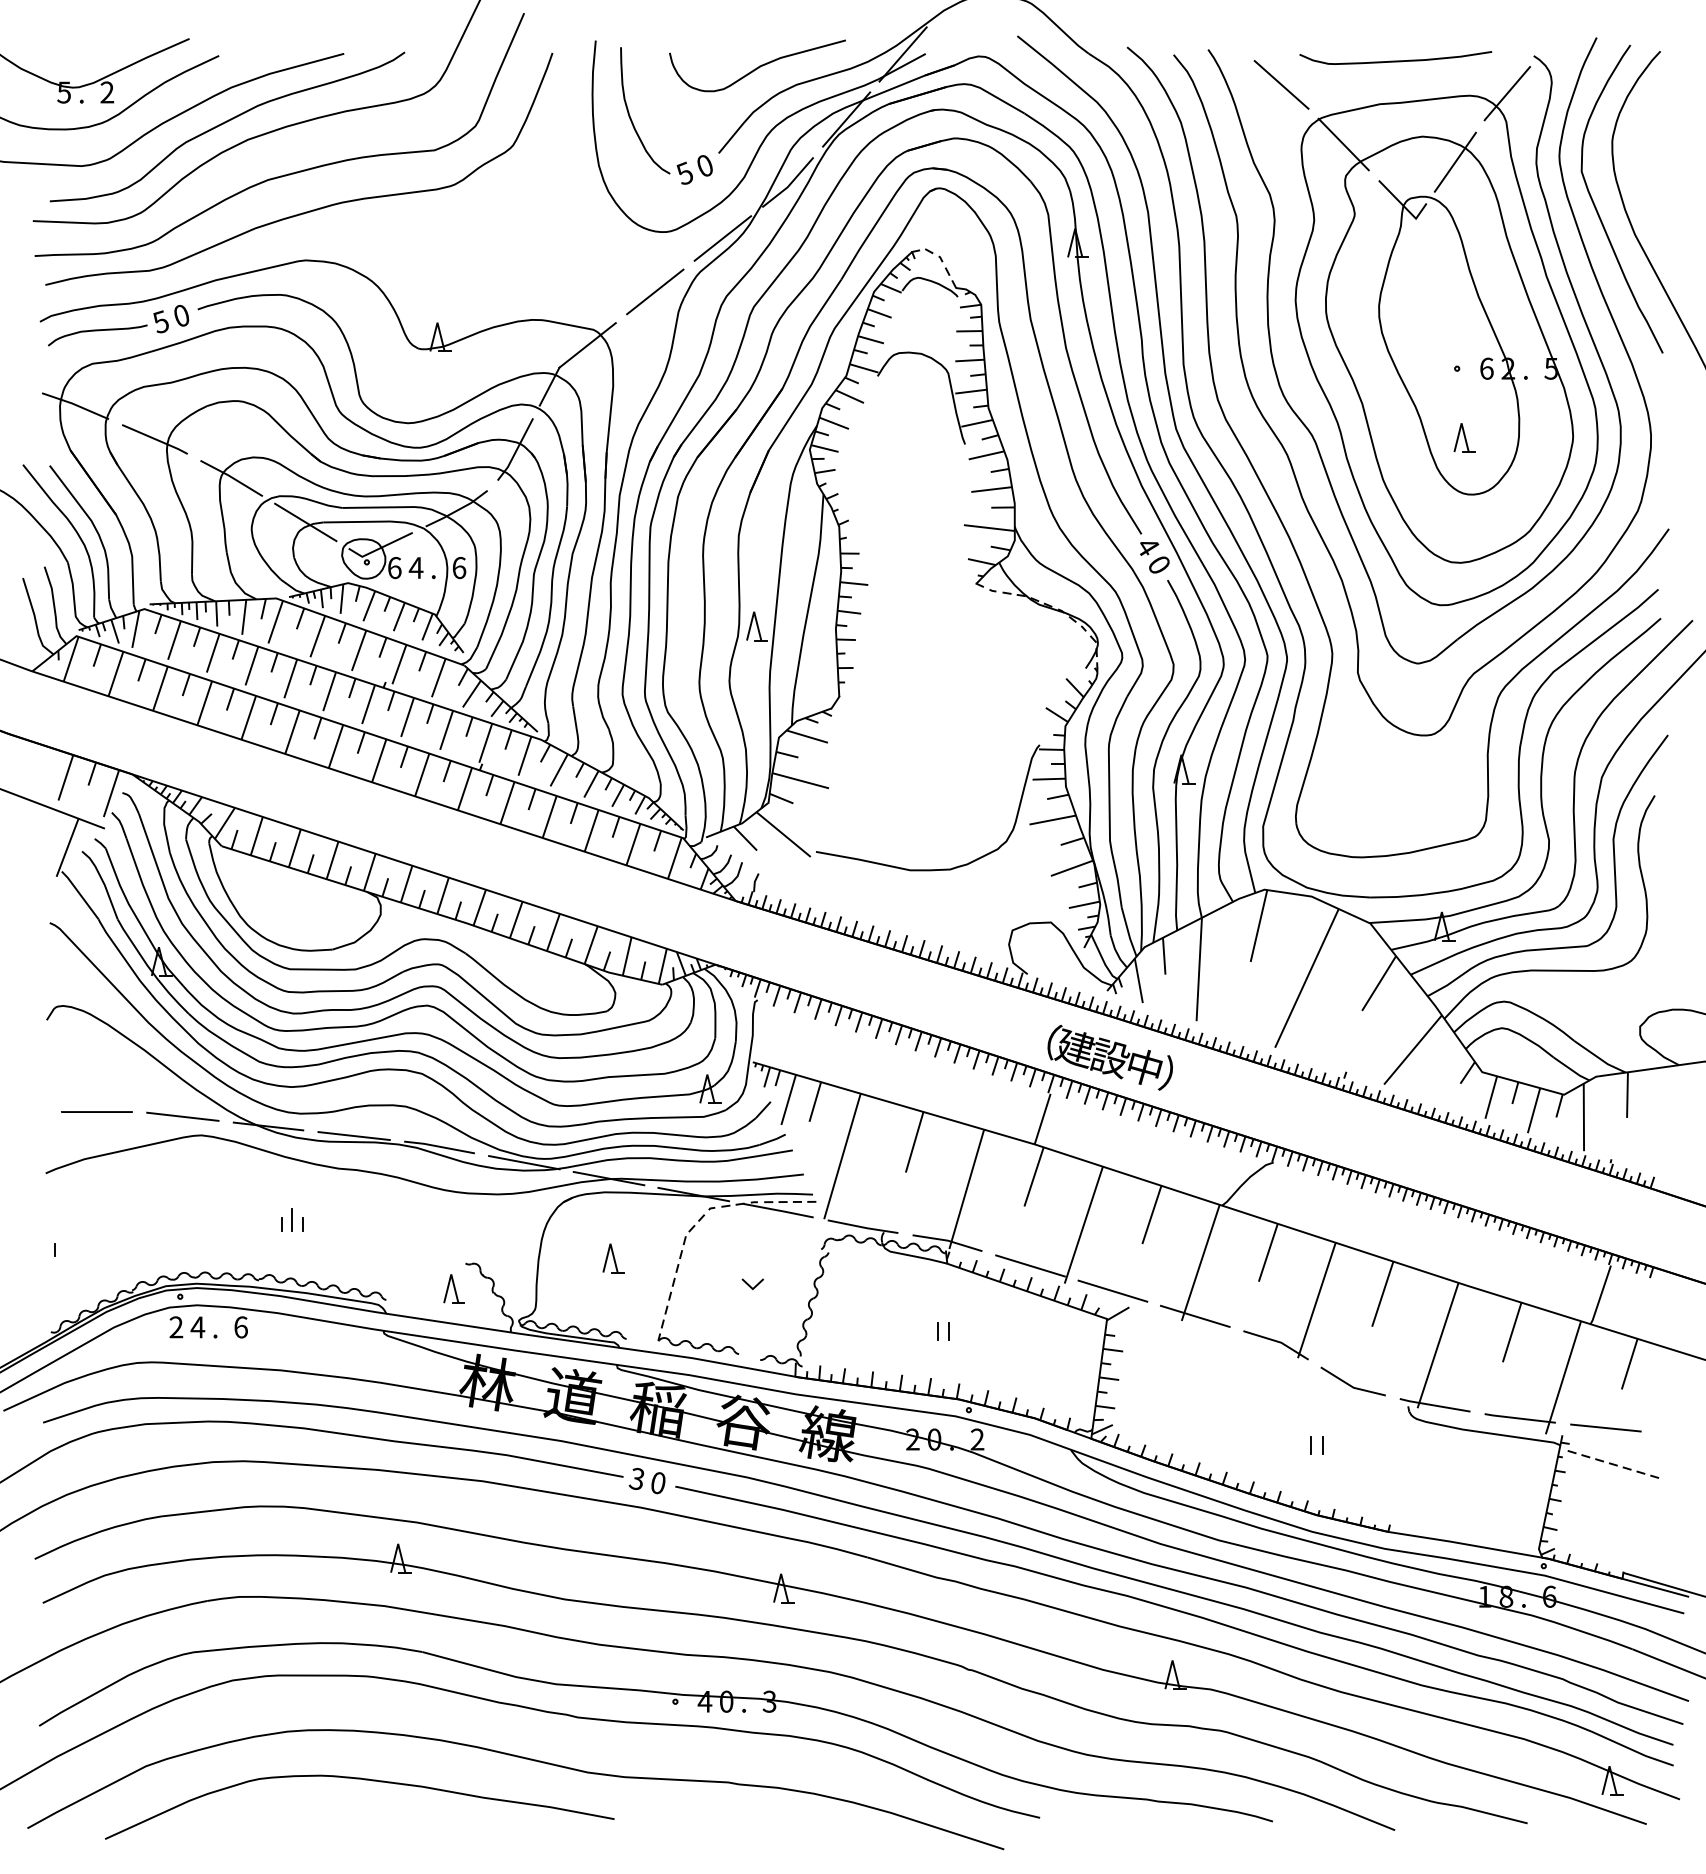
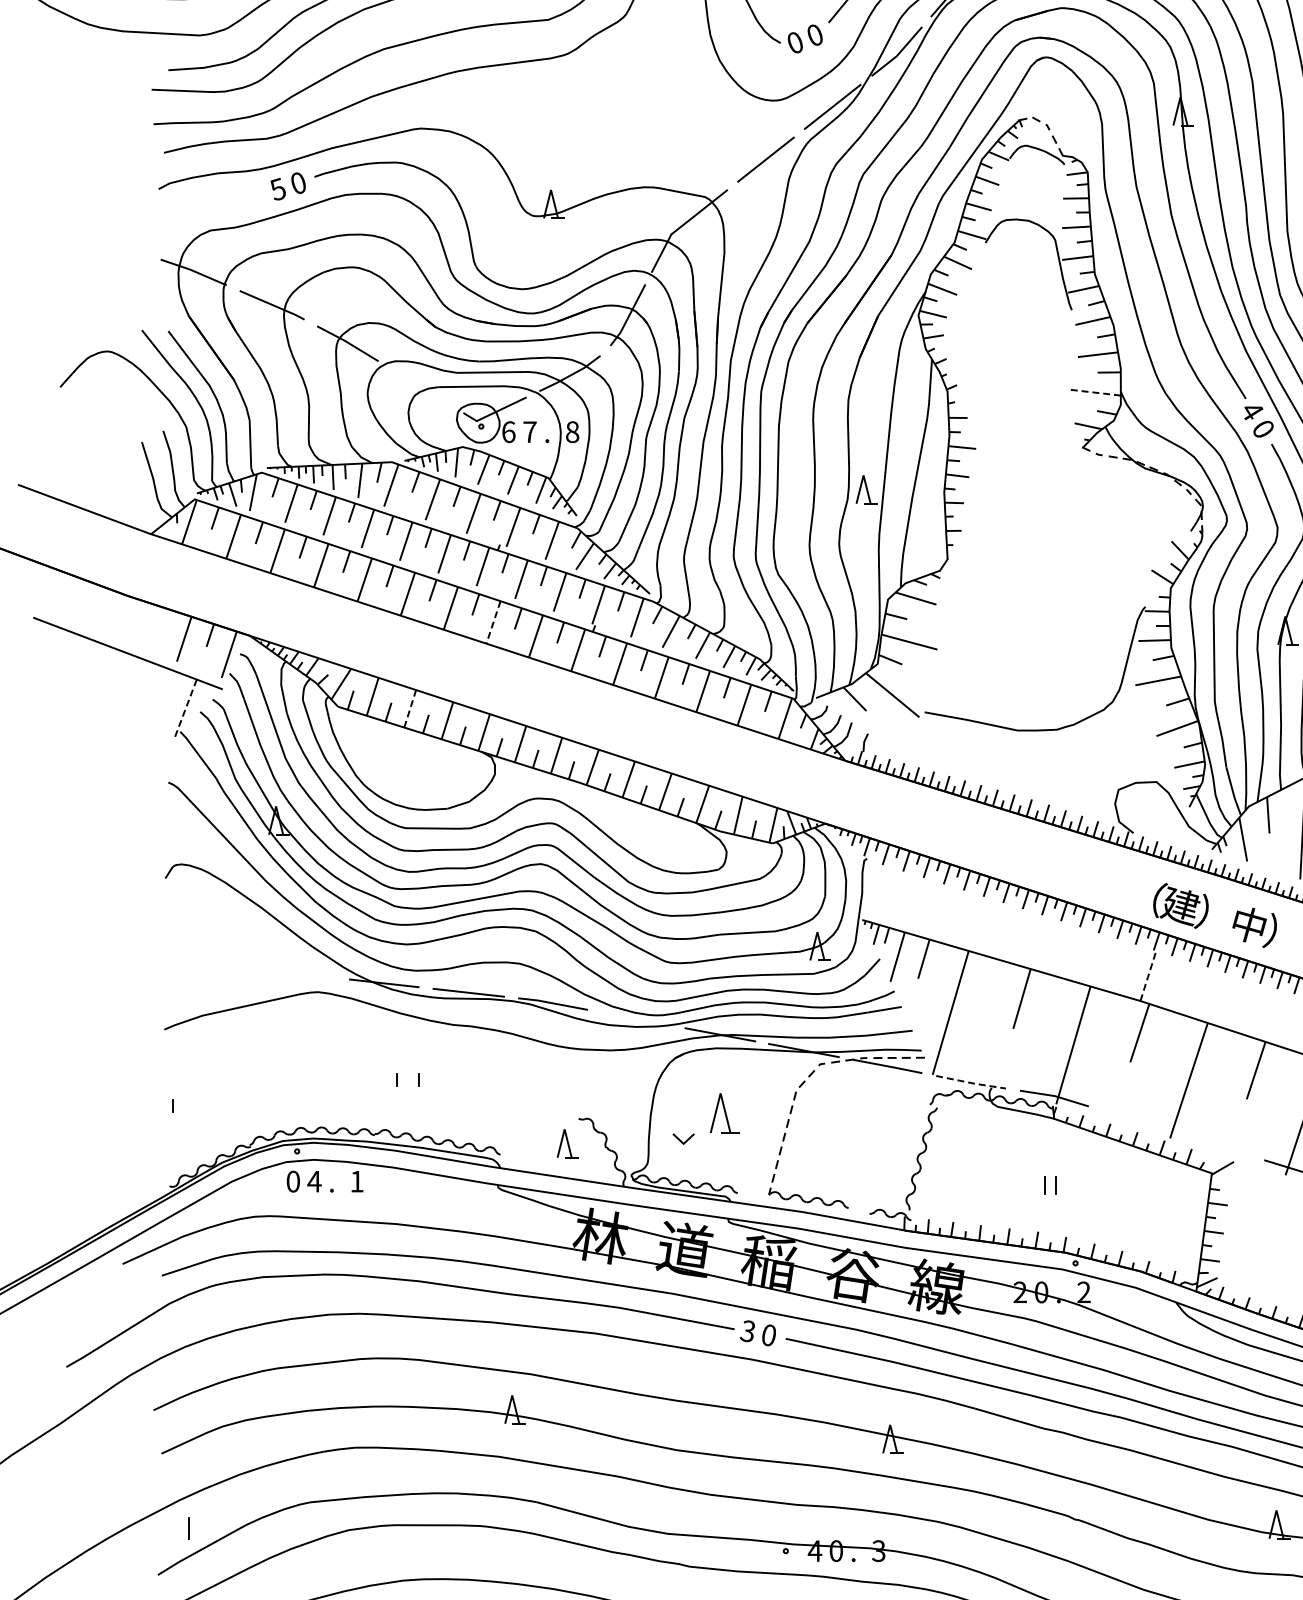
text: (684, 172) -> (794, 41), 5 -> 0
curve: (97, 331) -> (215, 198), removed
line: (305, 522) -> (420, 387), removed
line: (989, 528) -> (1095, 393), solid -> dashed
text: (415, 567) -> (529, 431), 4 -> 7
text: (459, 567) -> (572, 431), 6 -> 8
line: (379, 760) -> (493, 622), solid -> dashed
line: (67, 848) -> (185, 708), solid -> dashed
line: (294, 848) -> (409, 708), solid -> dashed
text: (1109, 1057) -> (1214, 915), 設 -> ）
line: (96, 1111) -> (214, 968), removed
line: (182, 1116) -> (299, 973), removed
line: (1042, 1118) -> (1148, 975), solid -> dashed
line: (524, 1162) -> (636, 1018), removed
line: (291, 1219) -> (187, 1528), moved
line: (863, 1227) -> (971, 1083), solid -> dashed
part: (613, 1258) -> (724, 1113), size x1.4
line: (1030, 1265) -> (1136, 1120), removed
line: (750, 1285) -> (681, 1140), moved
line: (1112, 1290) -> (1217, 1145), removed
text: (176, 1327) -> (293, 1181), 2 -> 0
text: (240, 1327) -> (356, 1181), 6 -> 1

